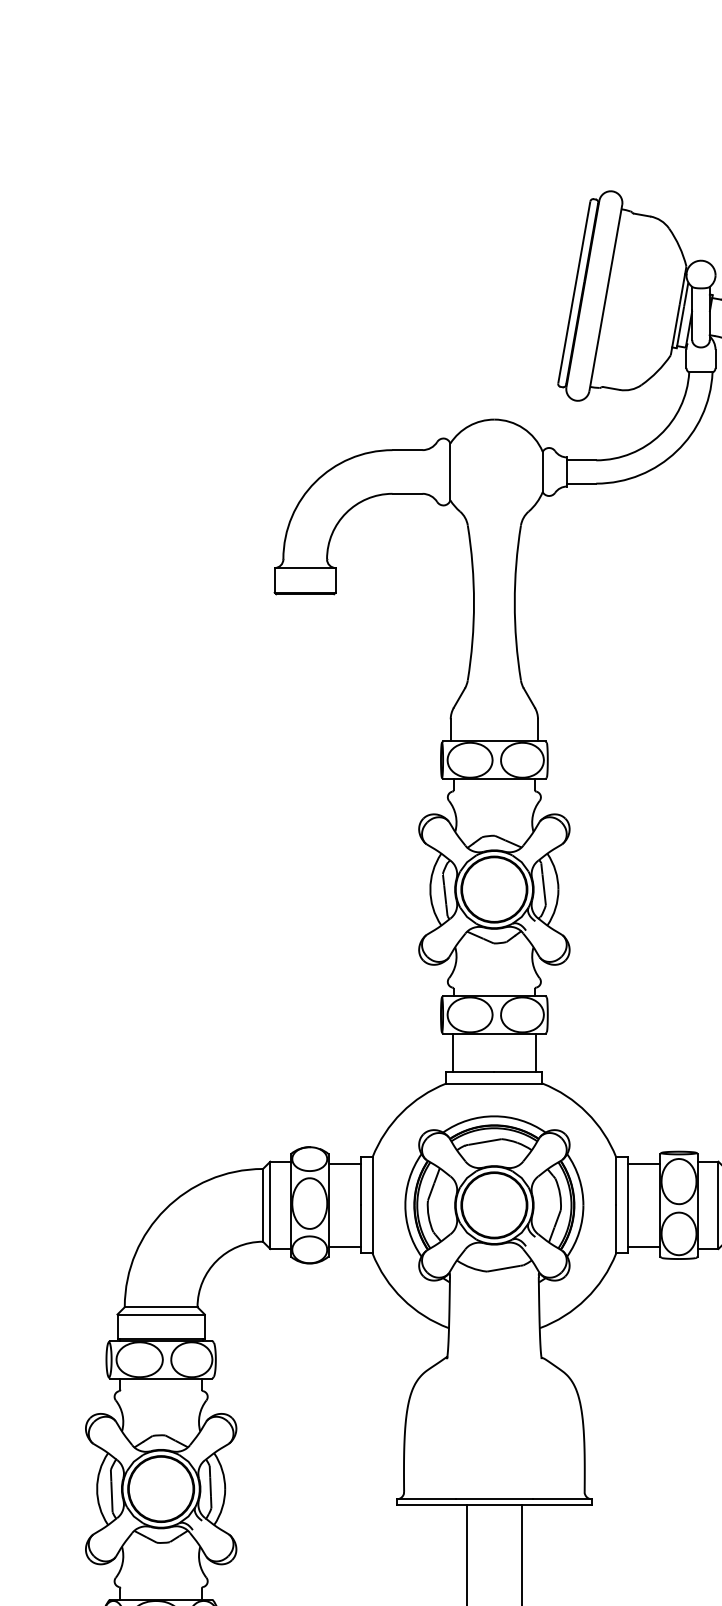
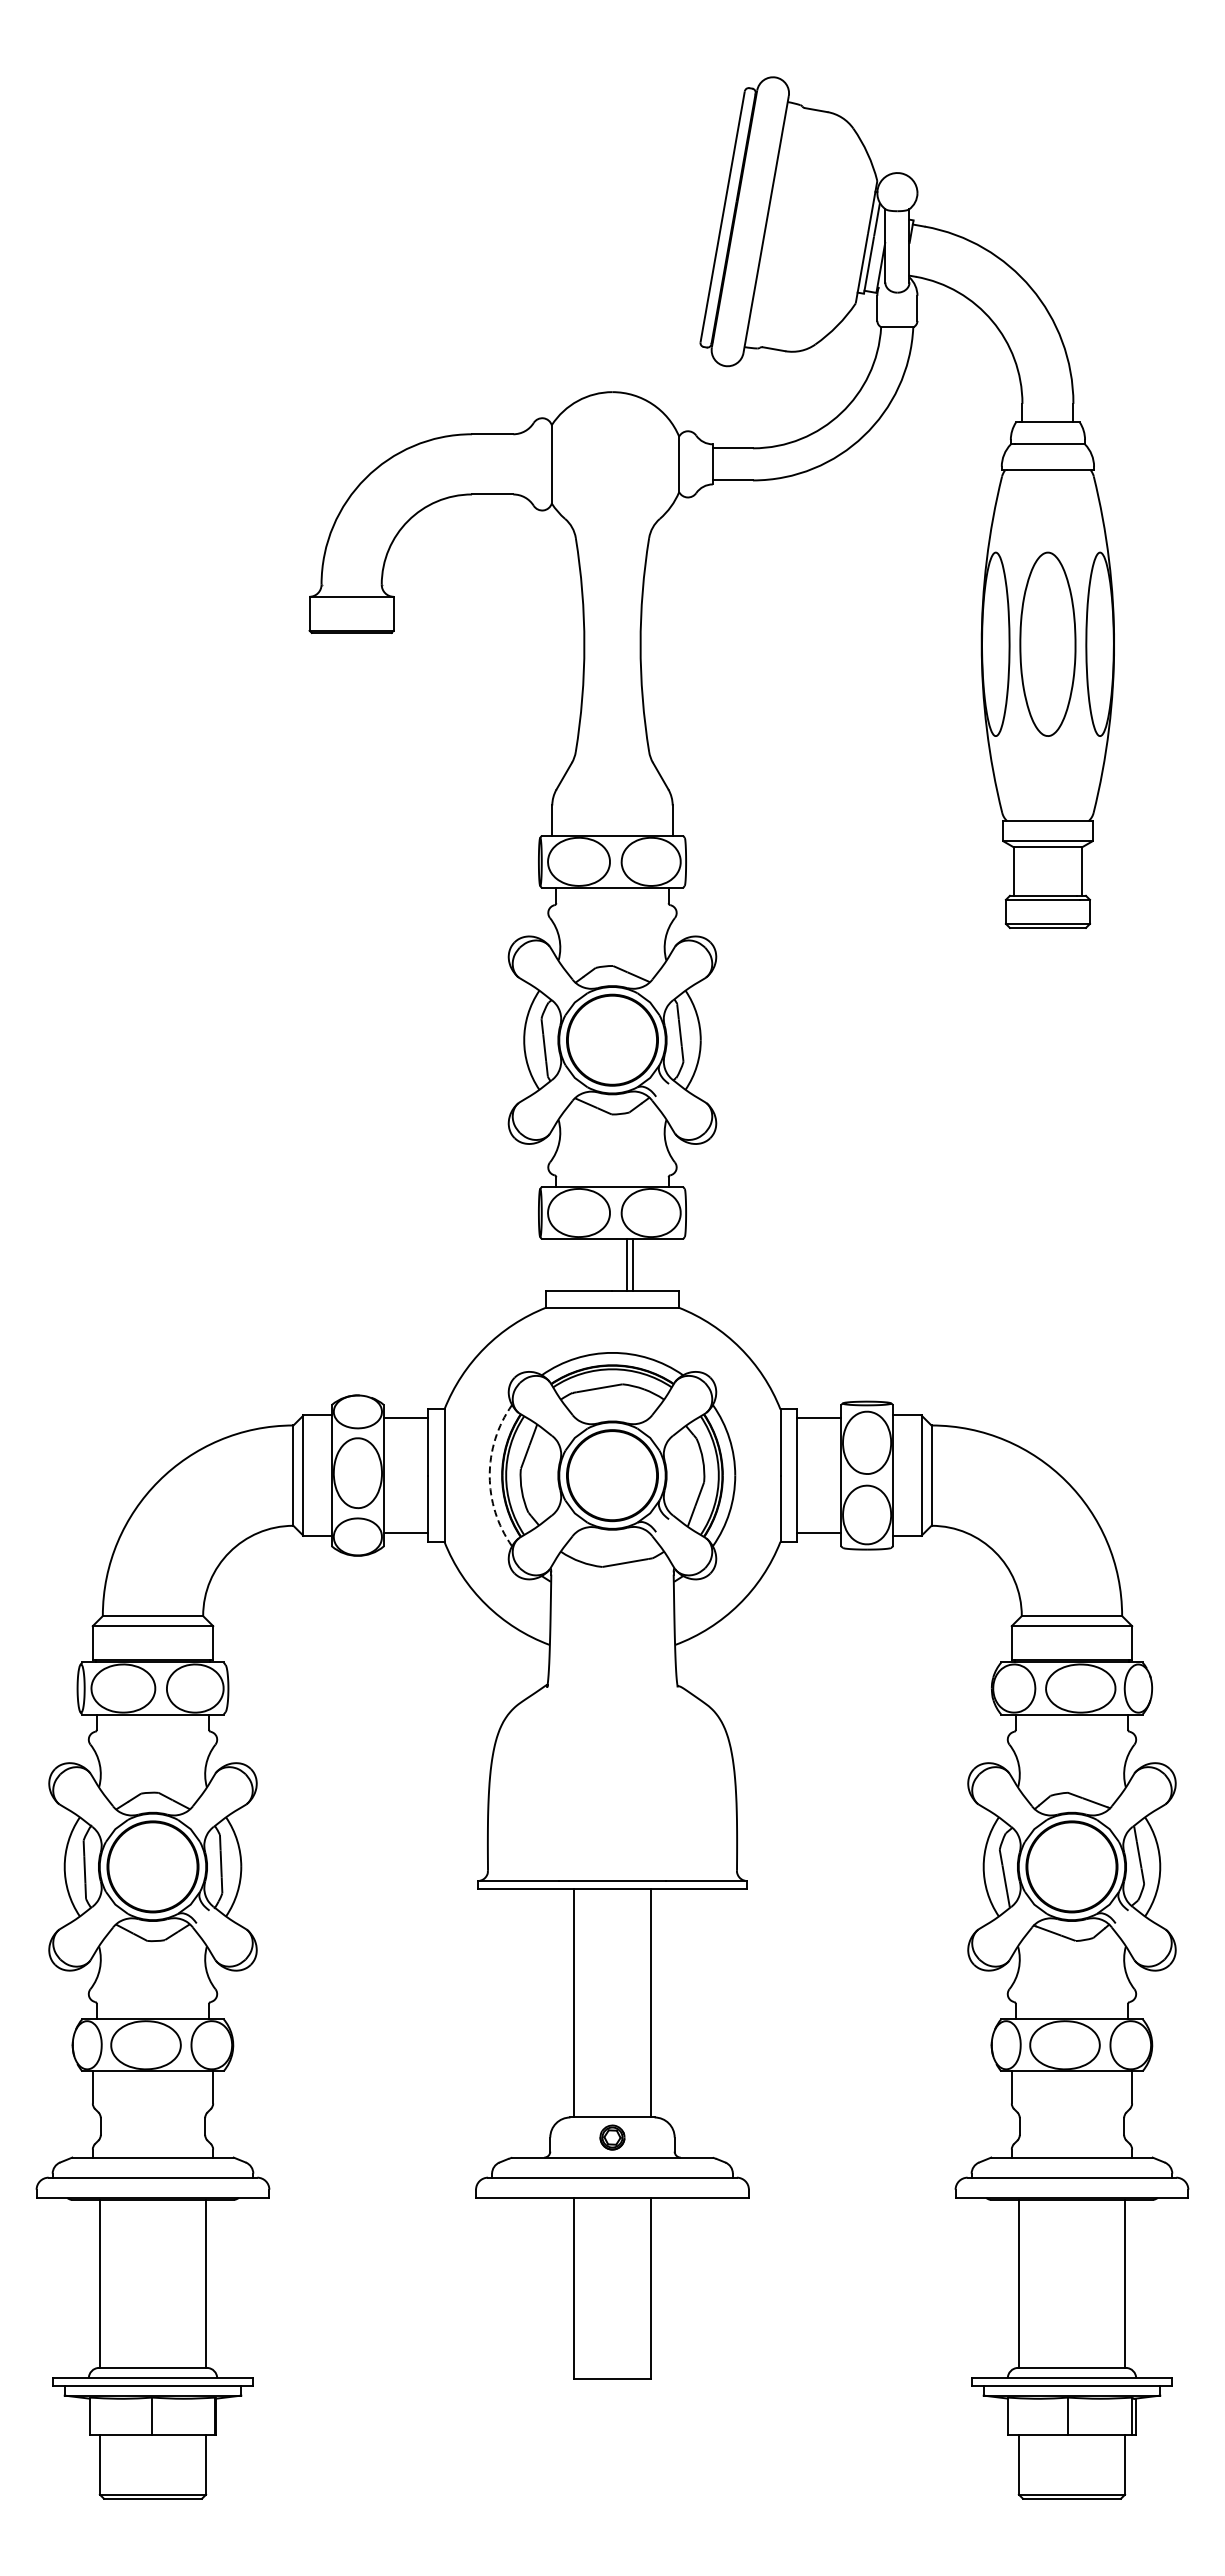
line: (453, 1052) -> (627, 1265), moved
line: (535, 1052) -> (632, 1265), moved
arc: (405, 1205) -> (489, 1475), solid -> dashed

